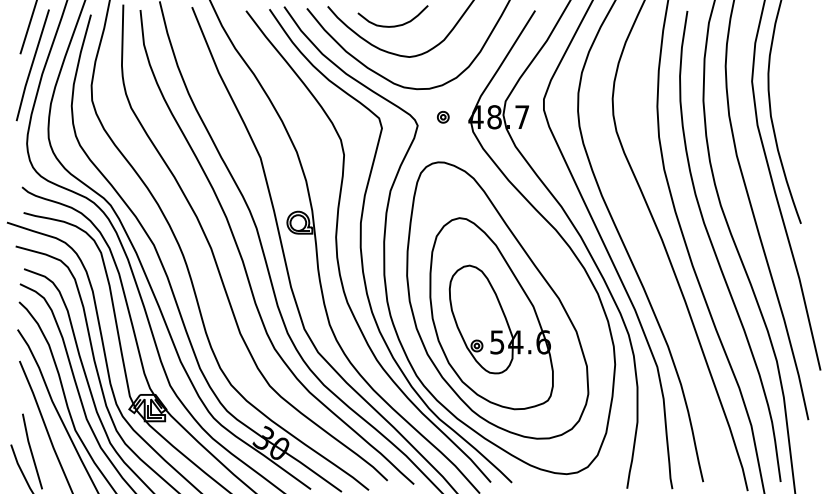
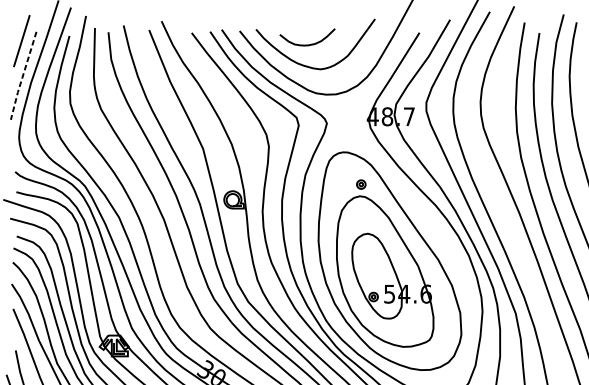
line: (31, 65) -> (22, 76), solid -> dashed
part: (443, 117) -> (361, 184), moved

